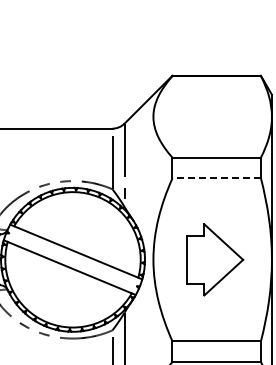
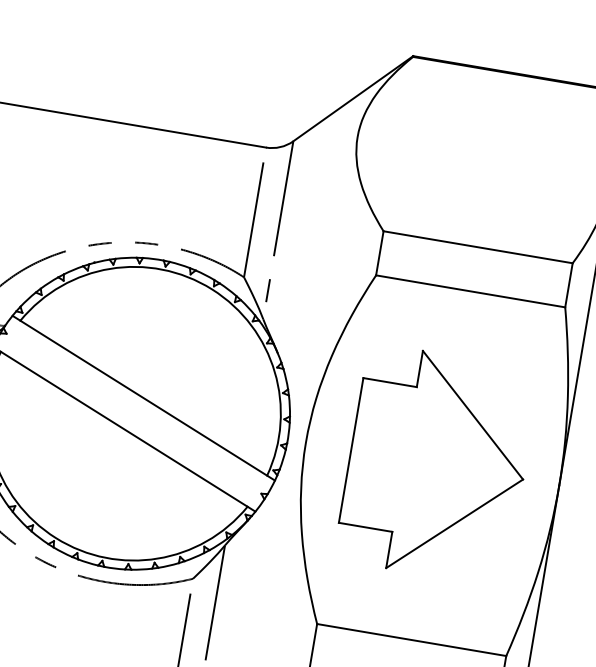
line: (216, 178) -> (470, 291), dashed -> solid
part: (215, 259) -> (438, 464), size x1.43

